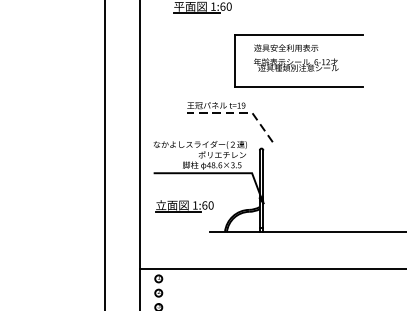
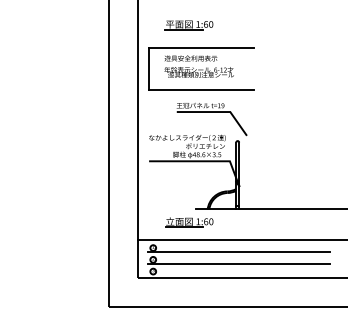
part: (299, 60) -> (201, 68), moved
line: (238, 113) -> (218, 112), dashed -> solid
part: (184, 206) -> (189, 222), moved
line: (263, 284) -> (239, 252), added
line: (263, 297) -> (239, 263), added

